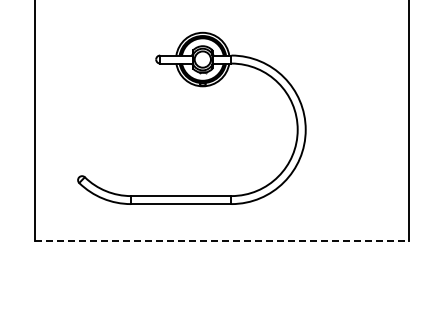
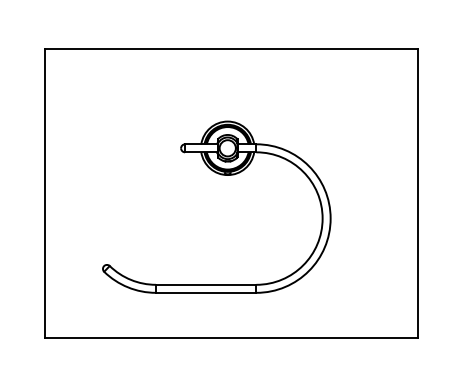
part: (196, 86) -> (221, 175), moved
line: (221, 240) -> (231, 337), dashed -> solid

